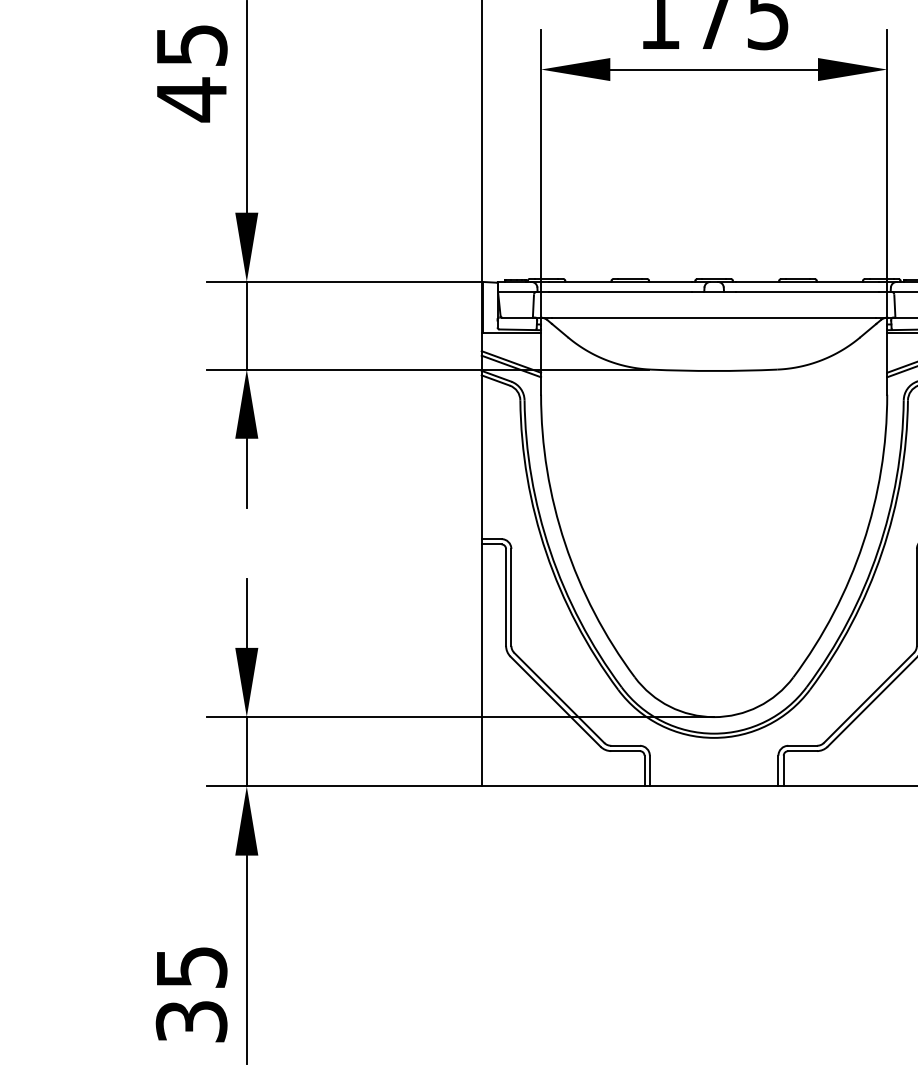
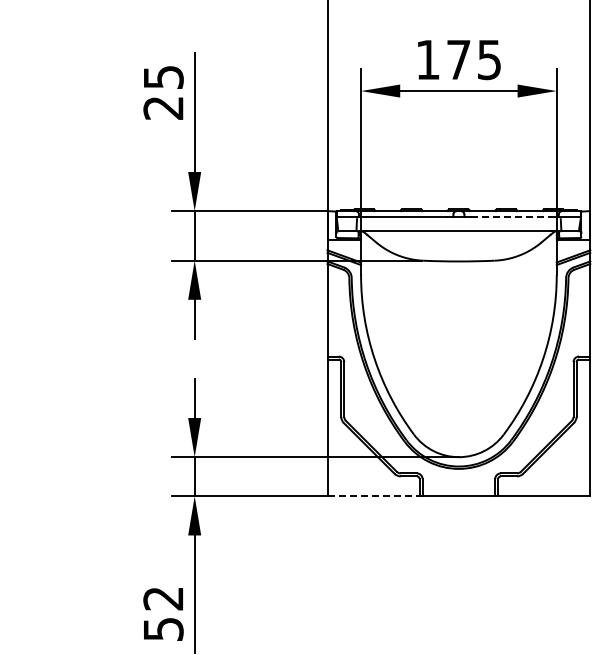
text: (191, 98) -> (163, 107), 45 -> 25
line: (808, 291) -> (512, 216), solid -> dashed
line: (564, 786) -> (374, 496), solid -> dashed
text: (191, 993) -> (163, 613), 35 -> 52

